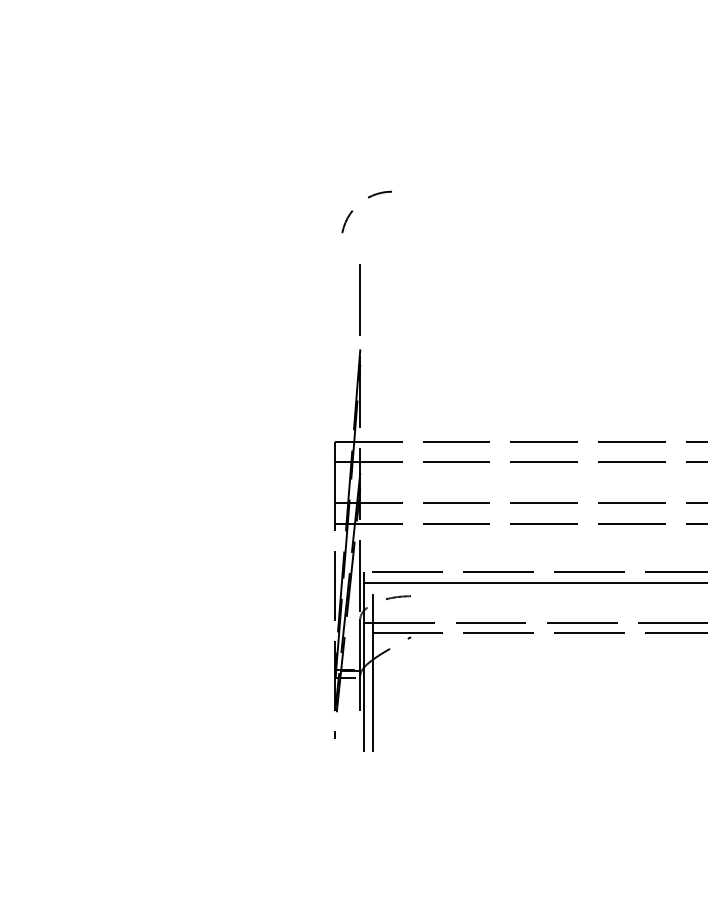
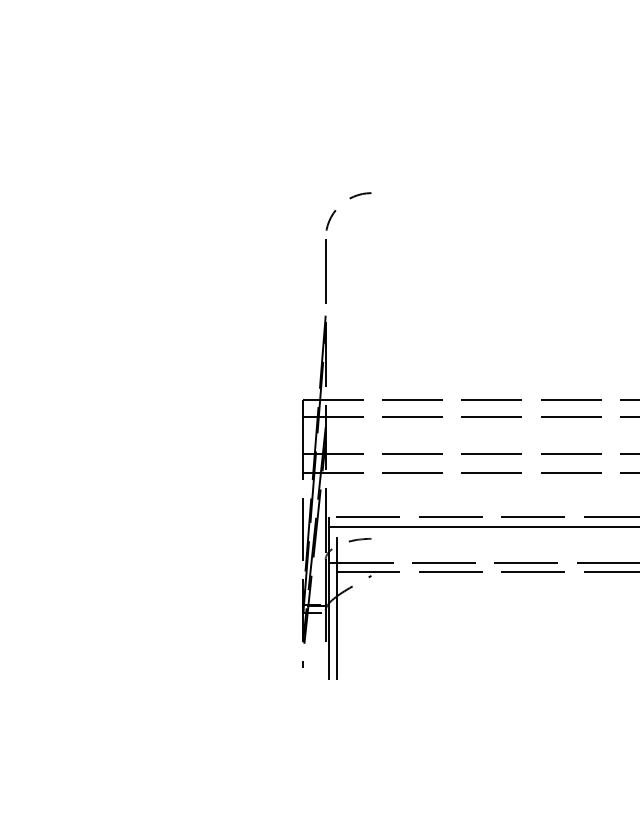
arc: (353, 212) -> (336, 211), moved

